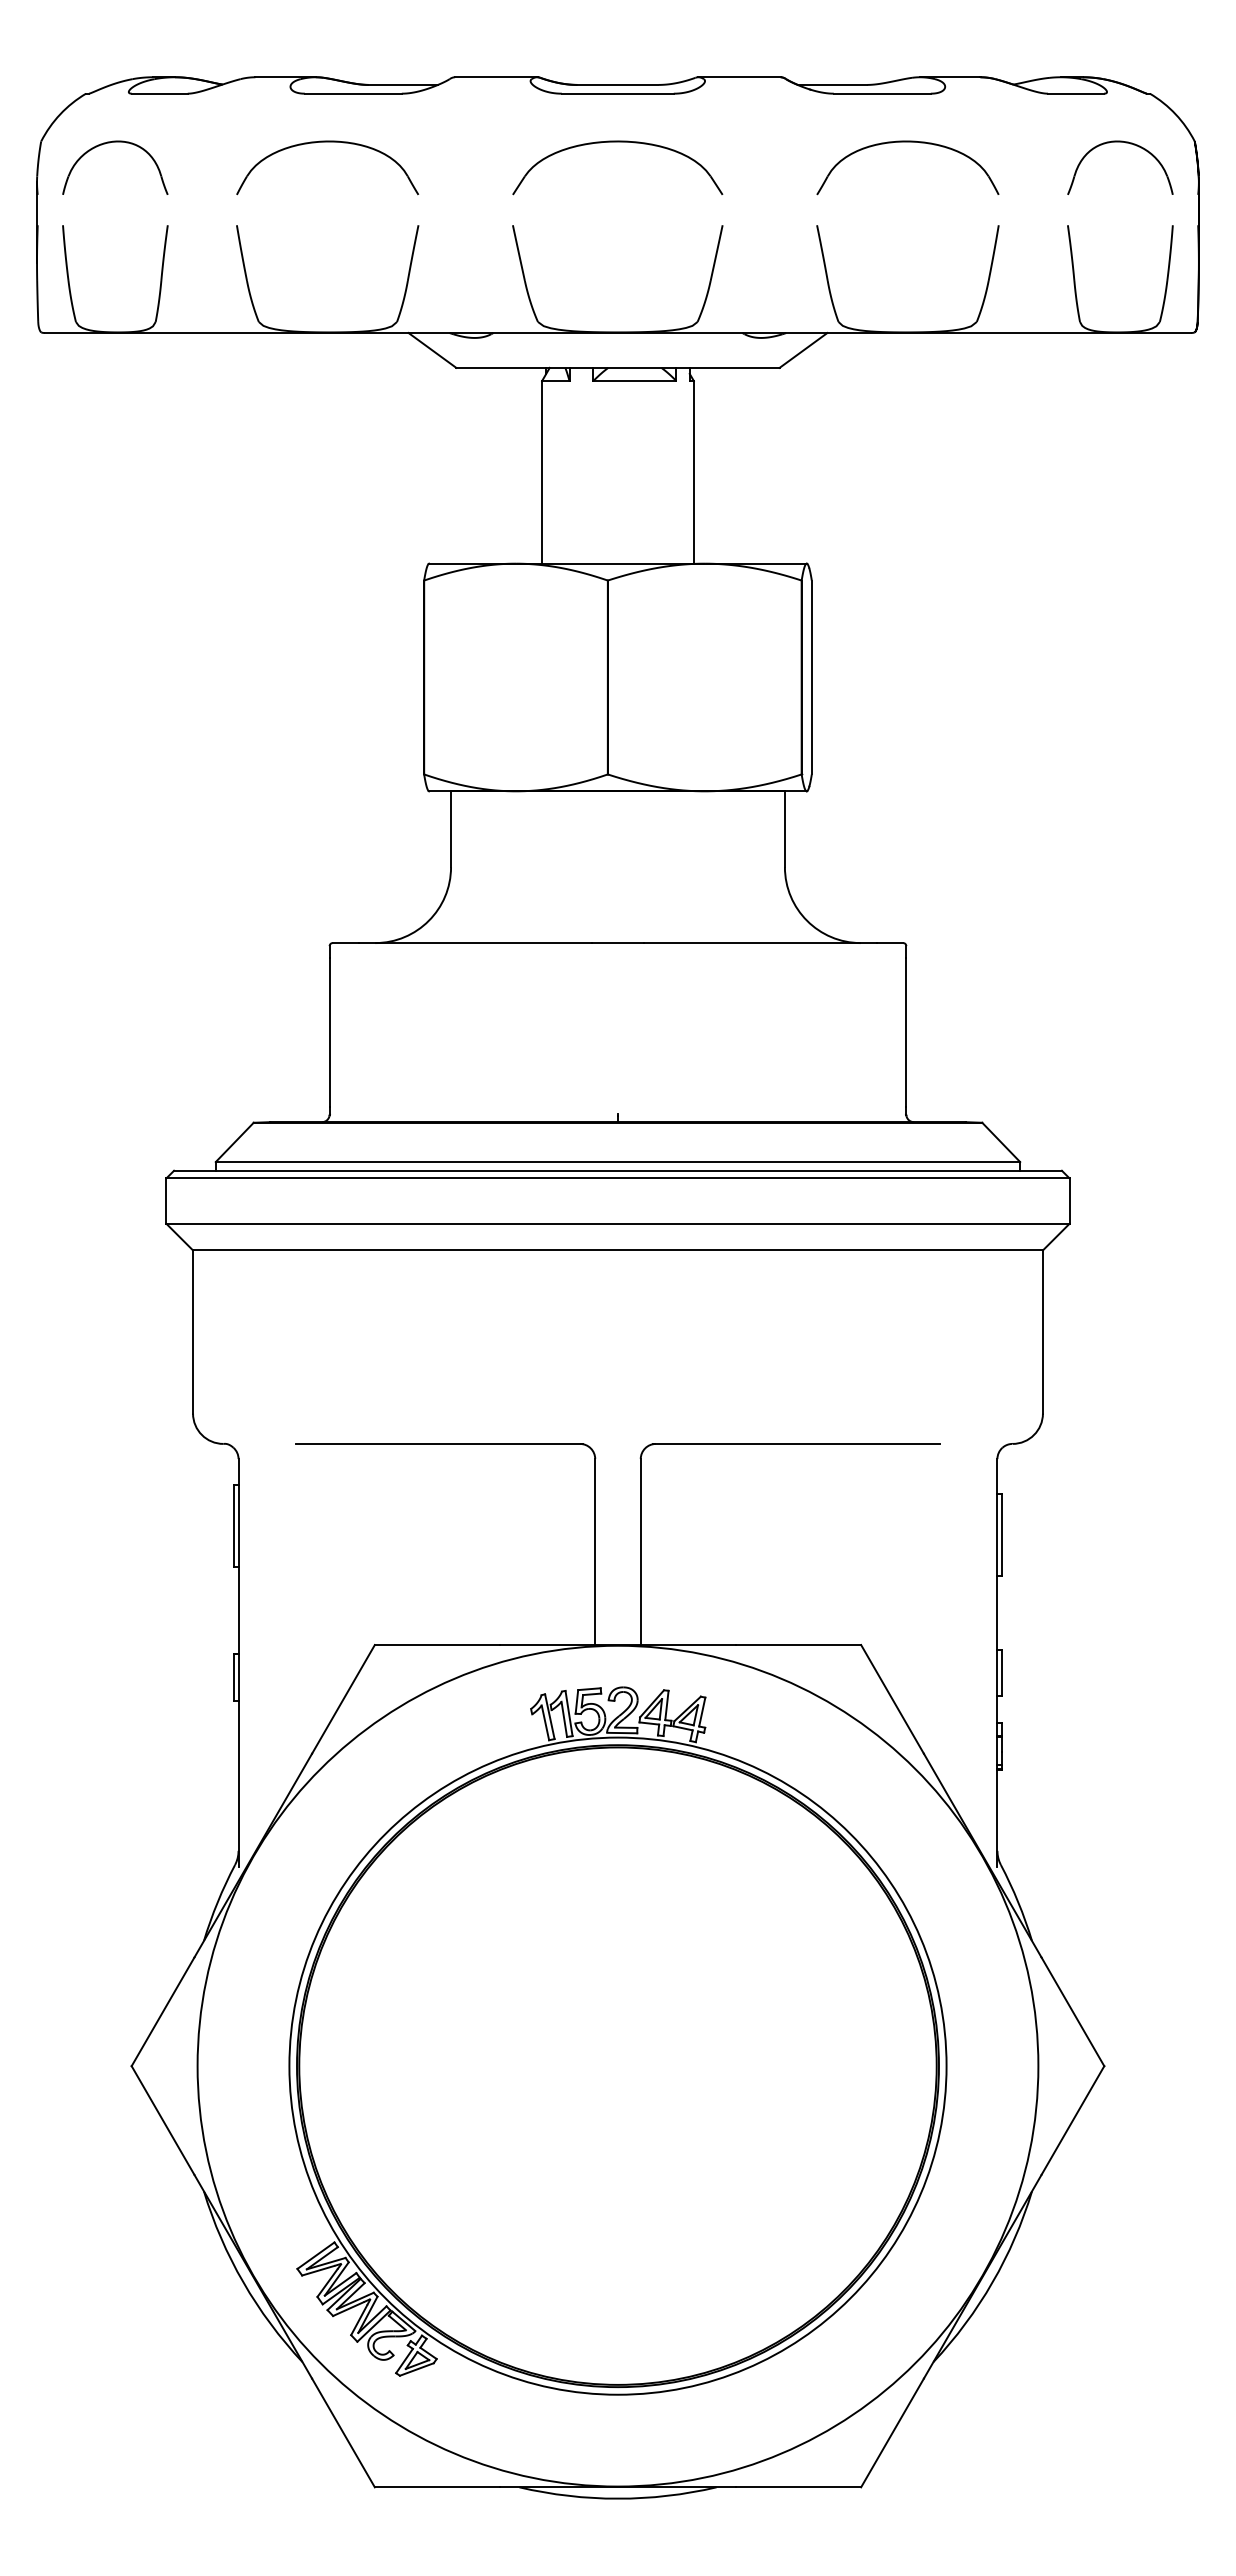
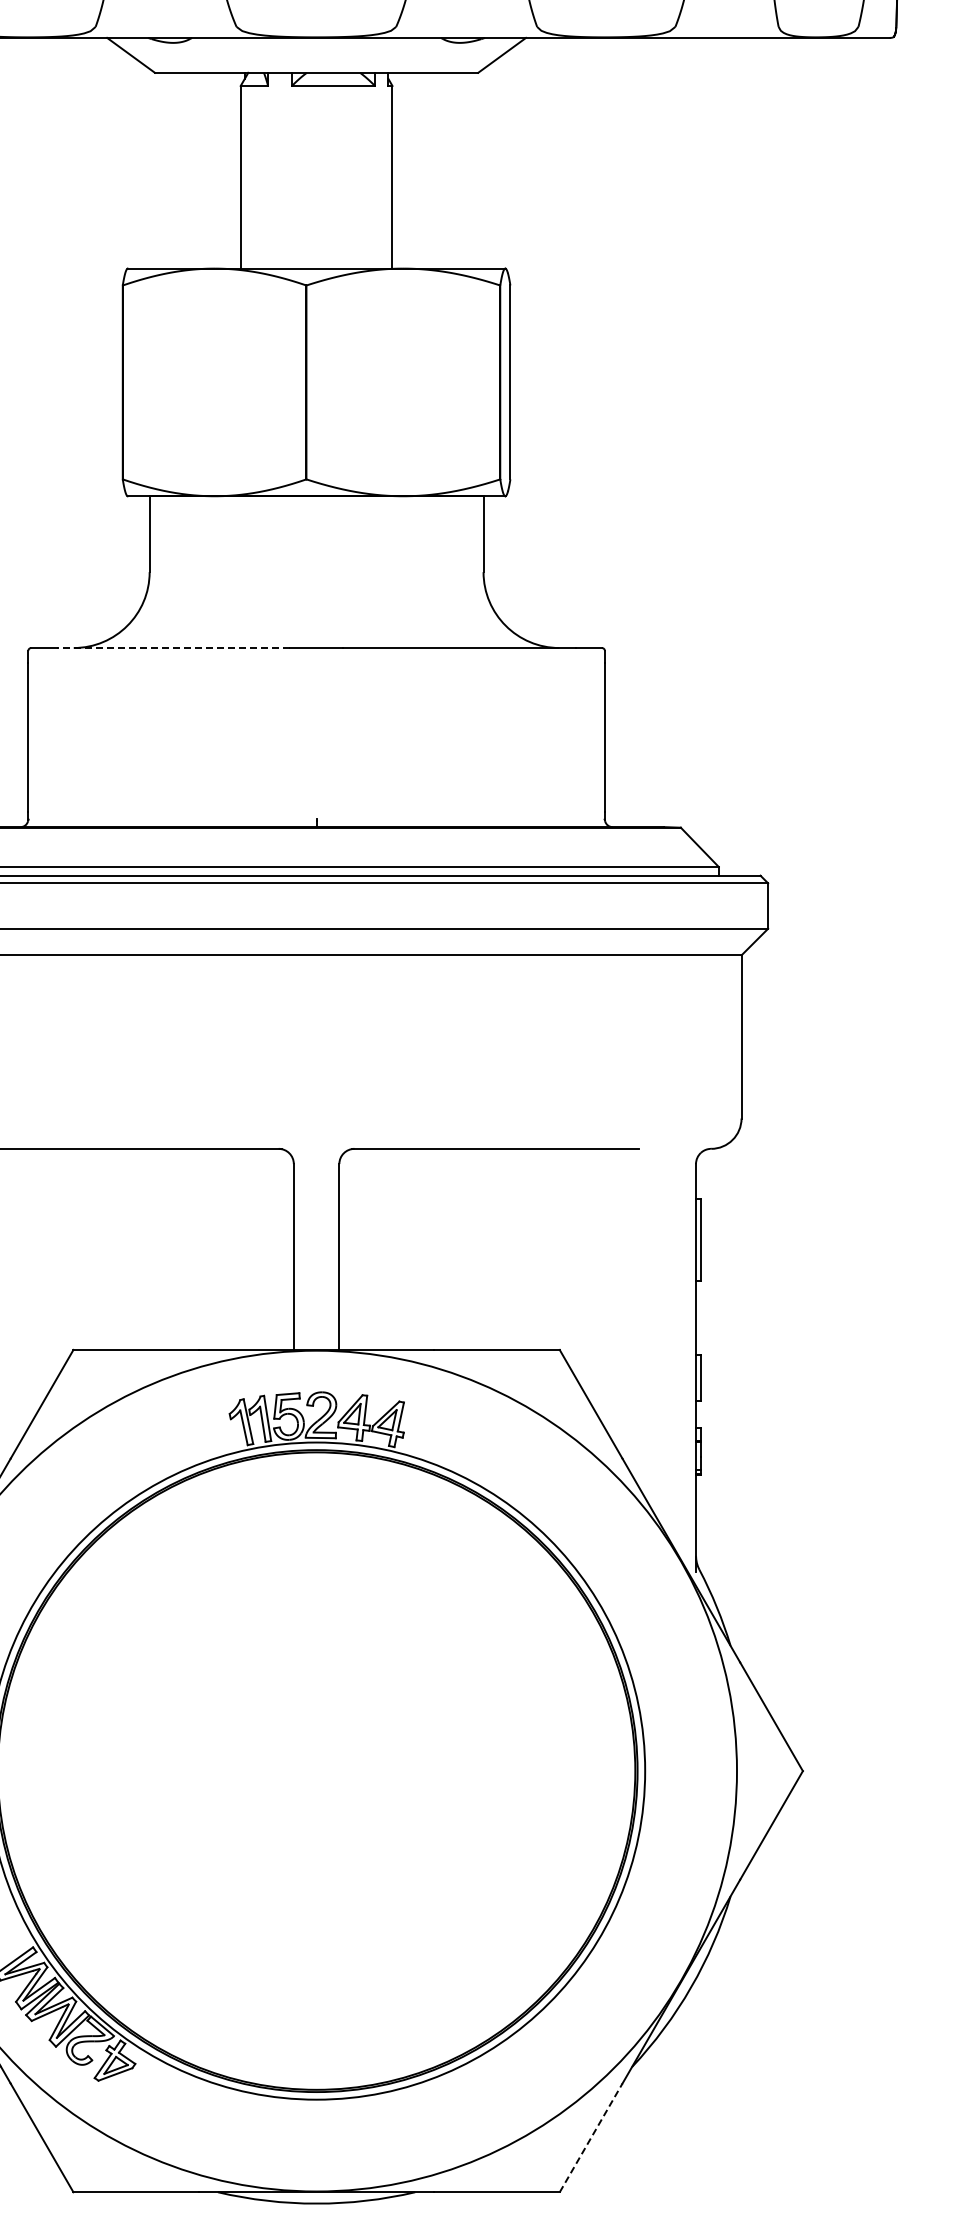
line: (474, 943) -> (173, 648), solid -> dashed
line: (892, 2432) -> (591, 2137), solid -> dashed

